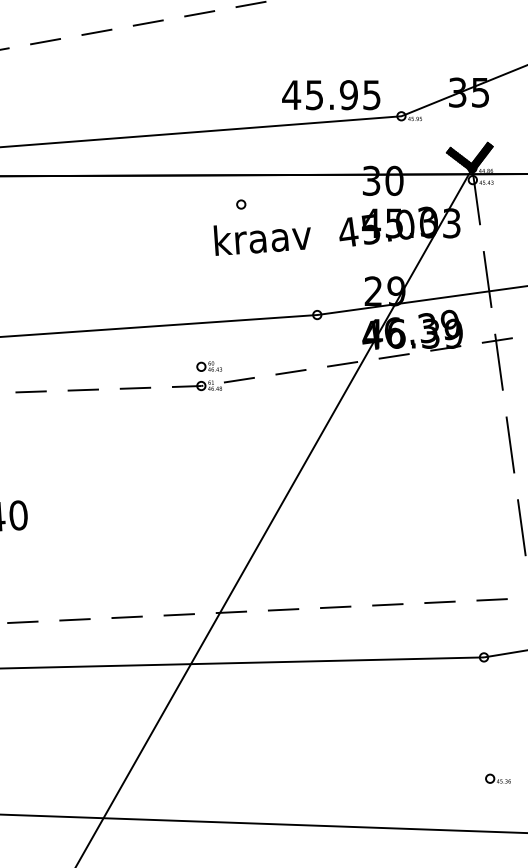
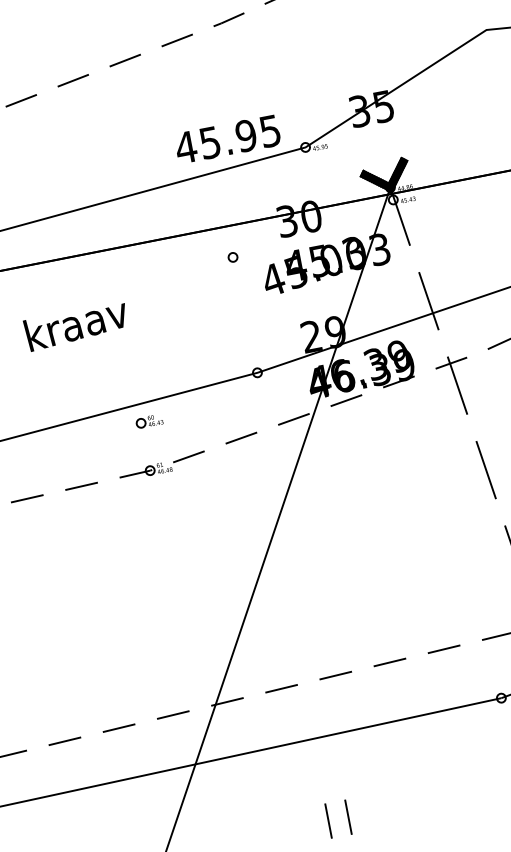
circle: (241, 204) -> (233, 257), moved
text: (261, 240) -> (75, 326), moved
part: (209, 366) -> (149, 421), moved
line: (303, 739) -> (328, 820), added
line: (322, 739) -> (348, 816), added

